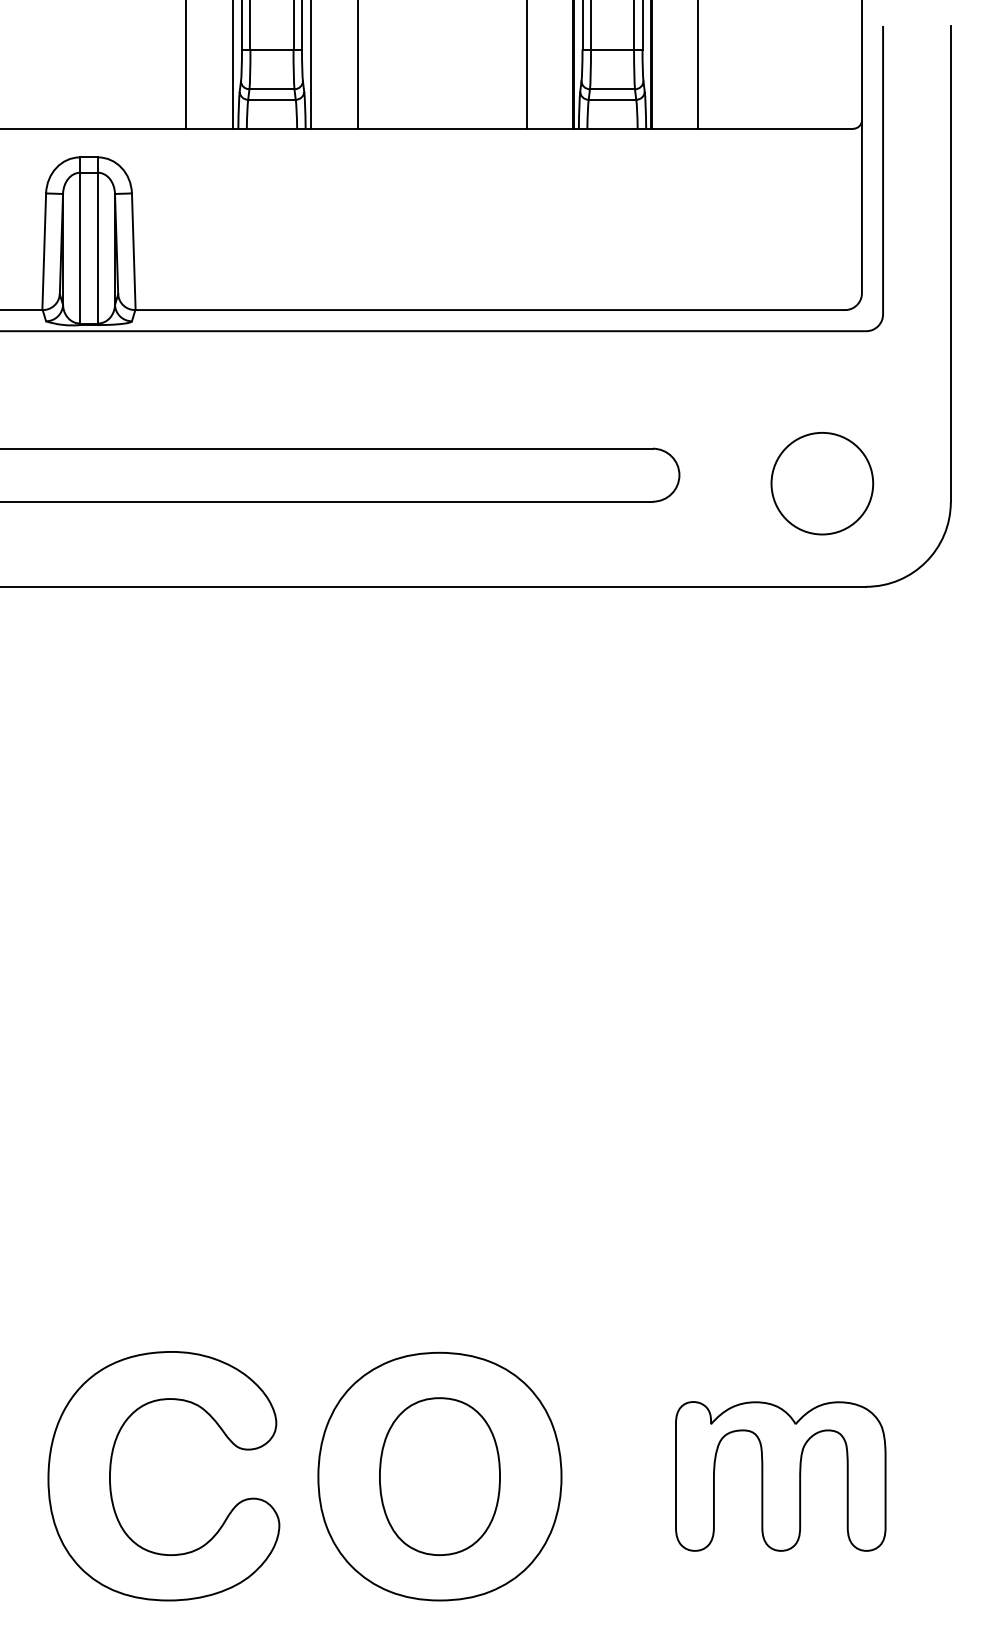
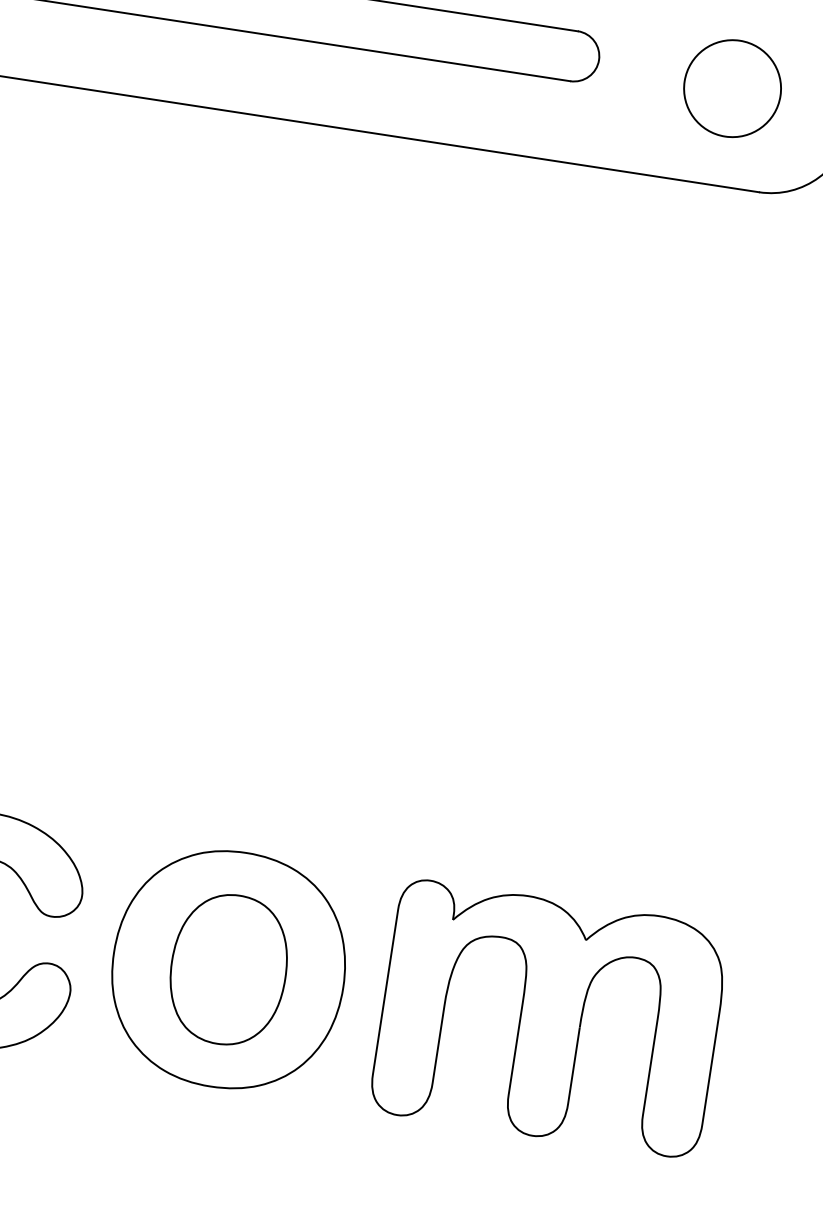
part: (780, 1476) -> (549, 1018), size x1.67

